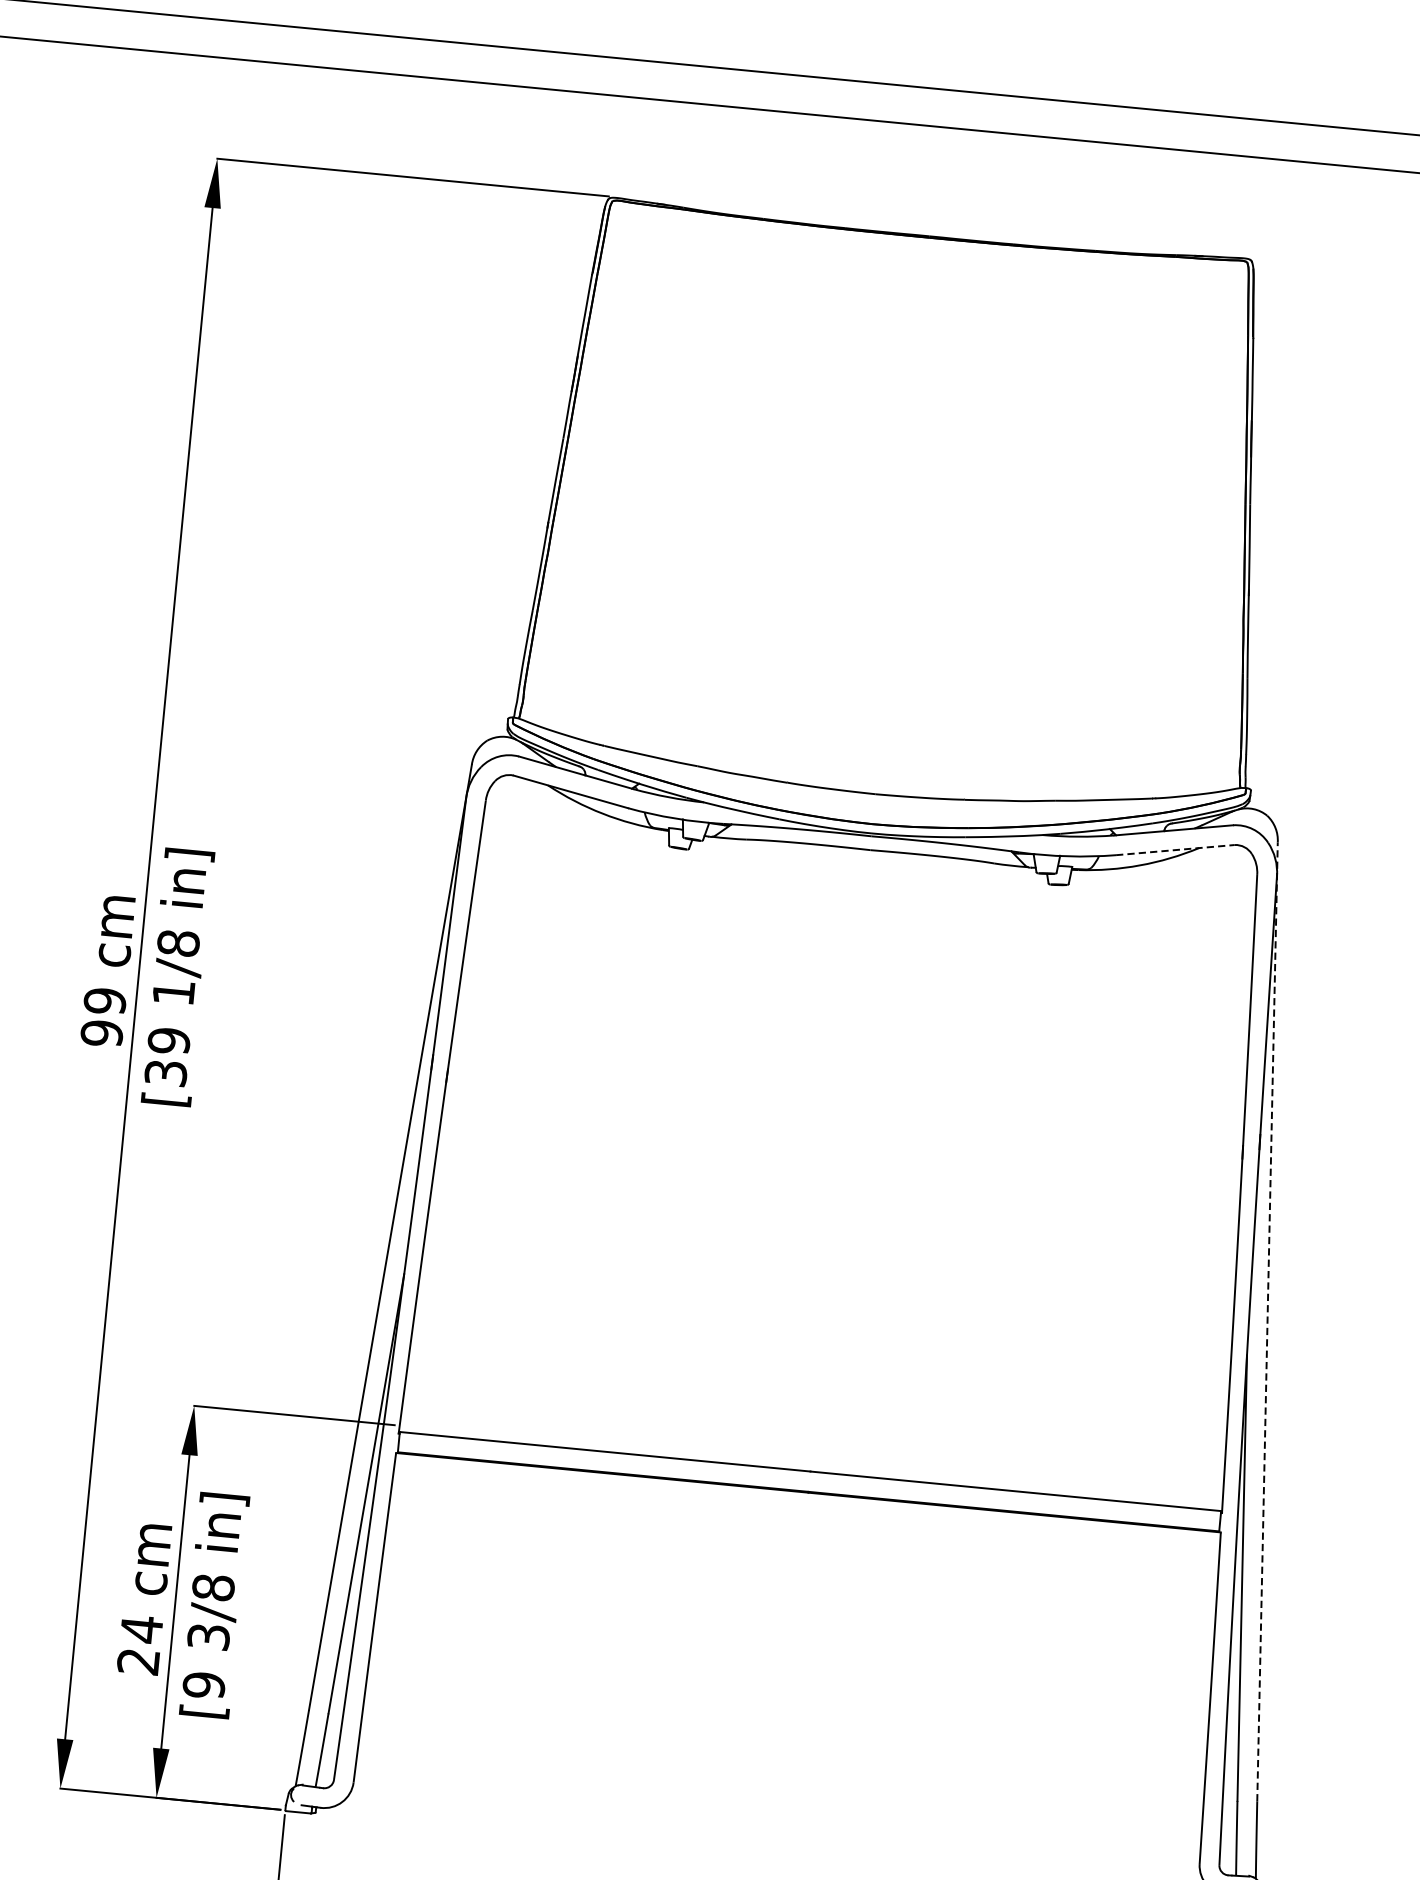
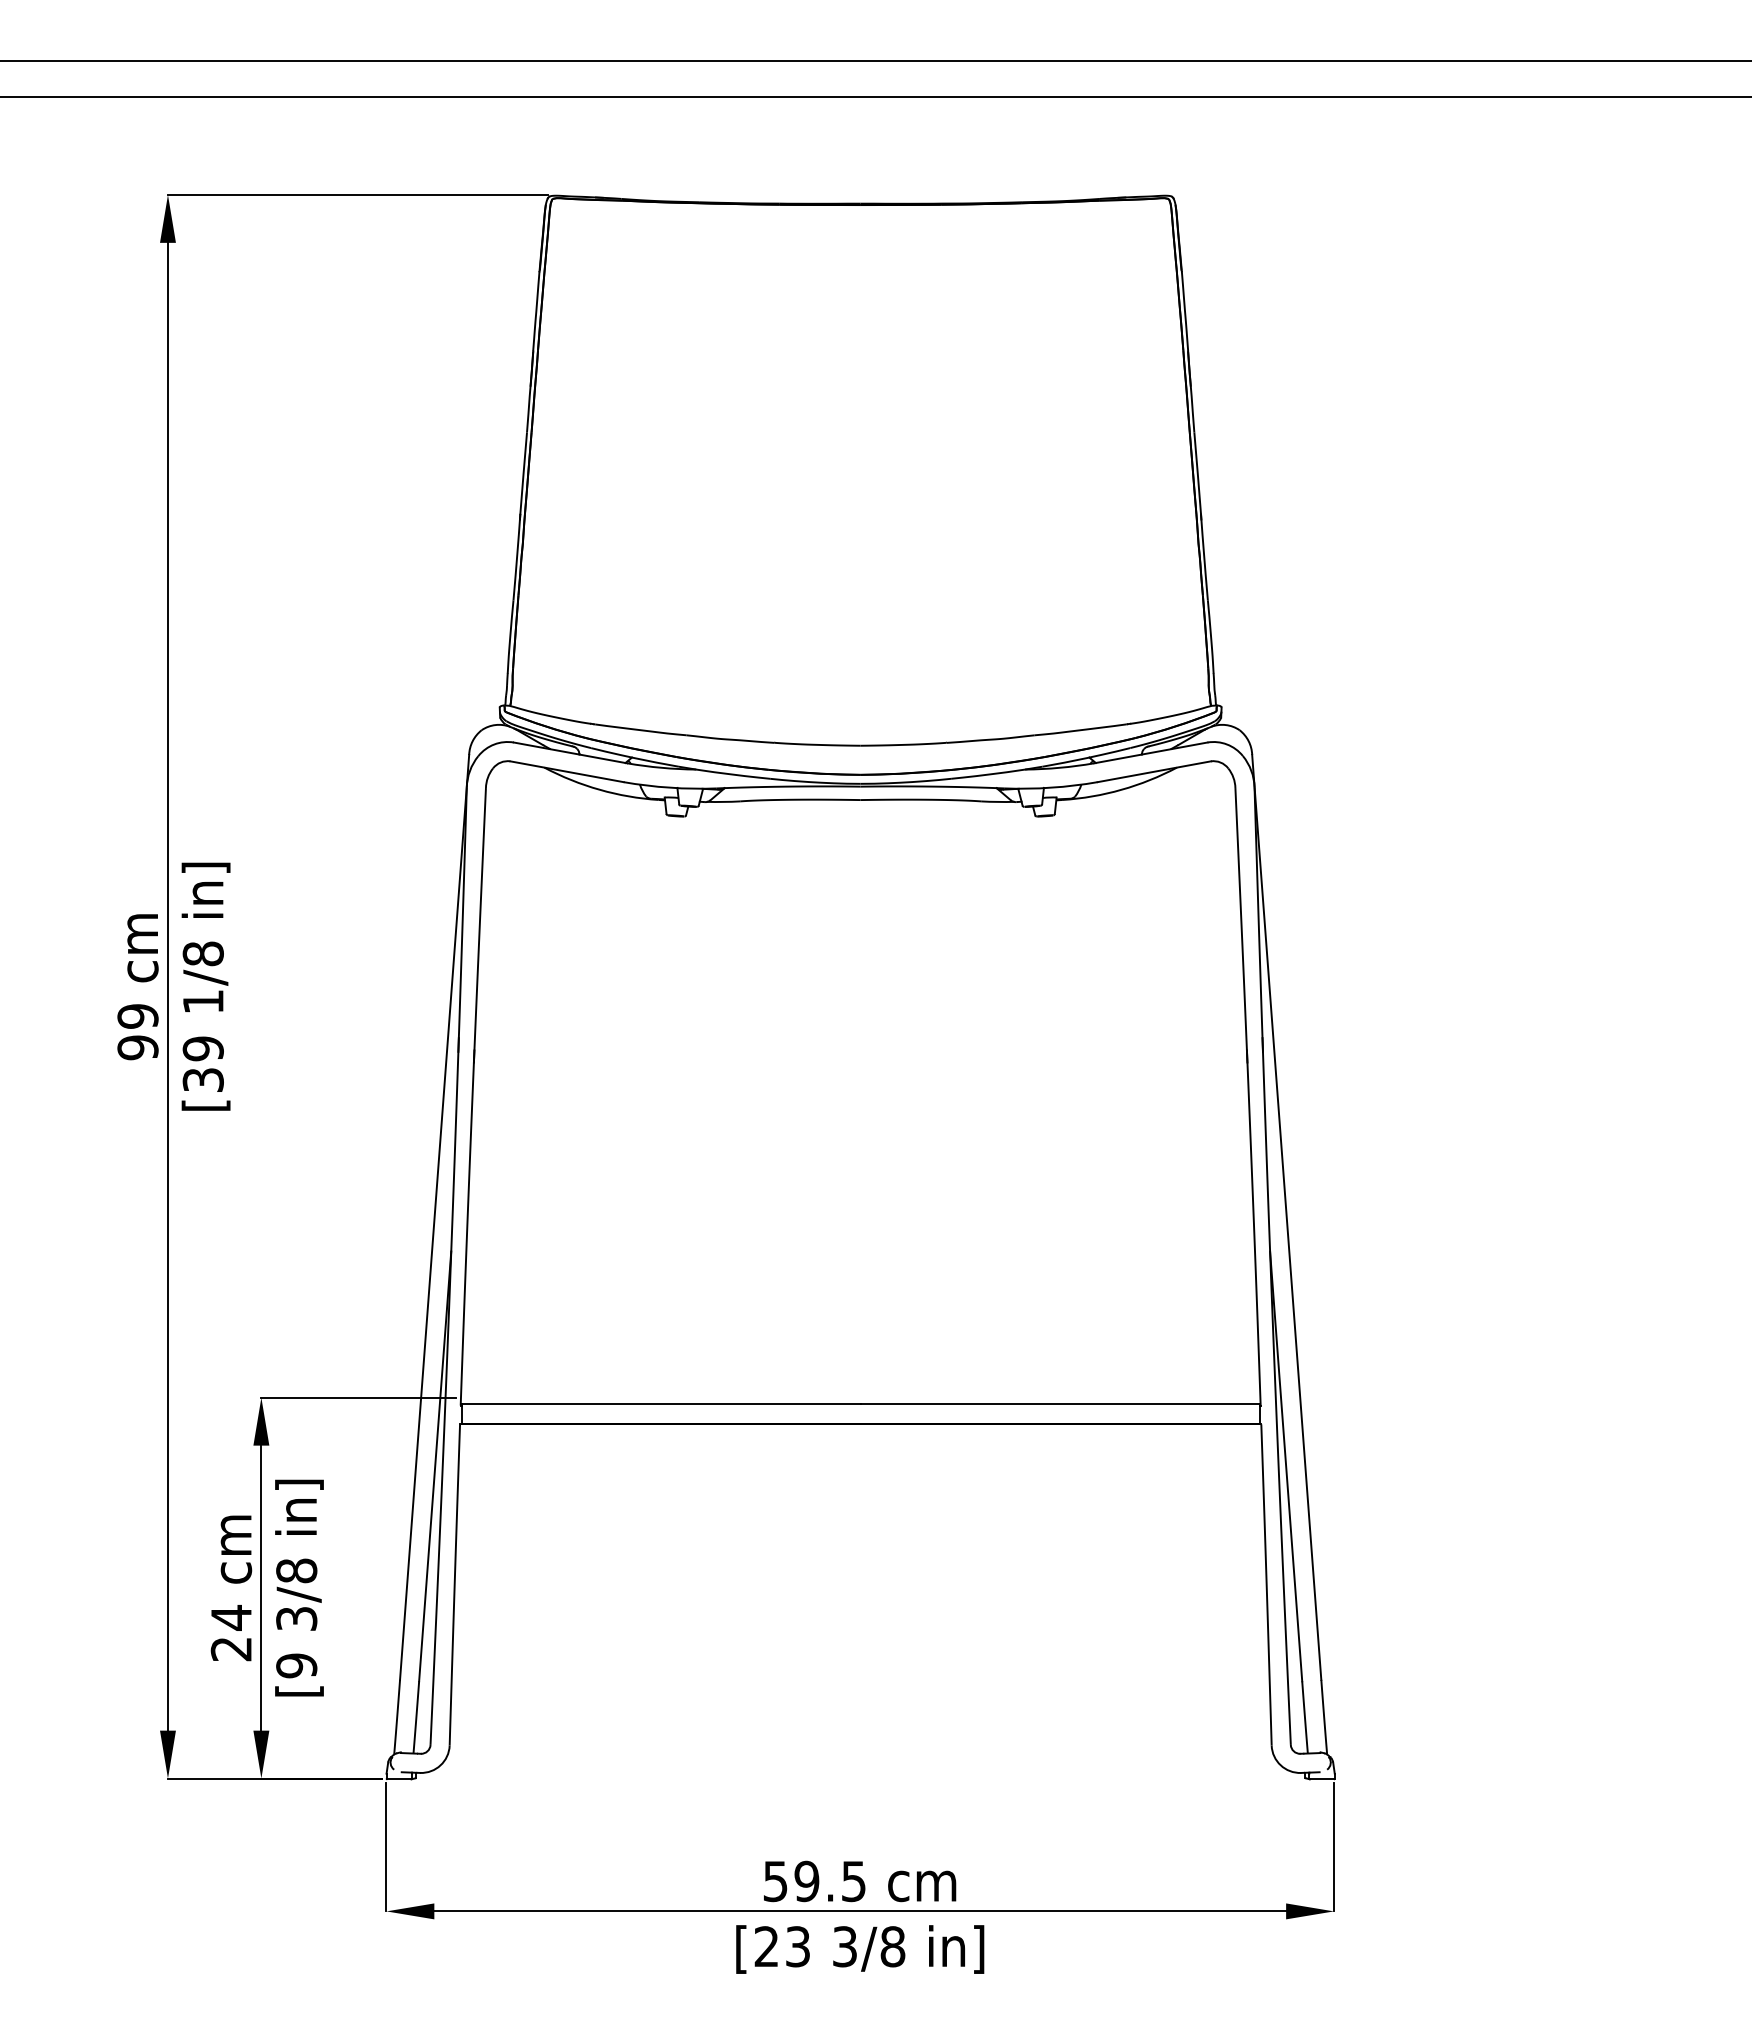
line: (1175, 849) -> (1154, 771), dashed -> solid
line: (1267, 1321) -> (1286, 1217), dashed -> solid

